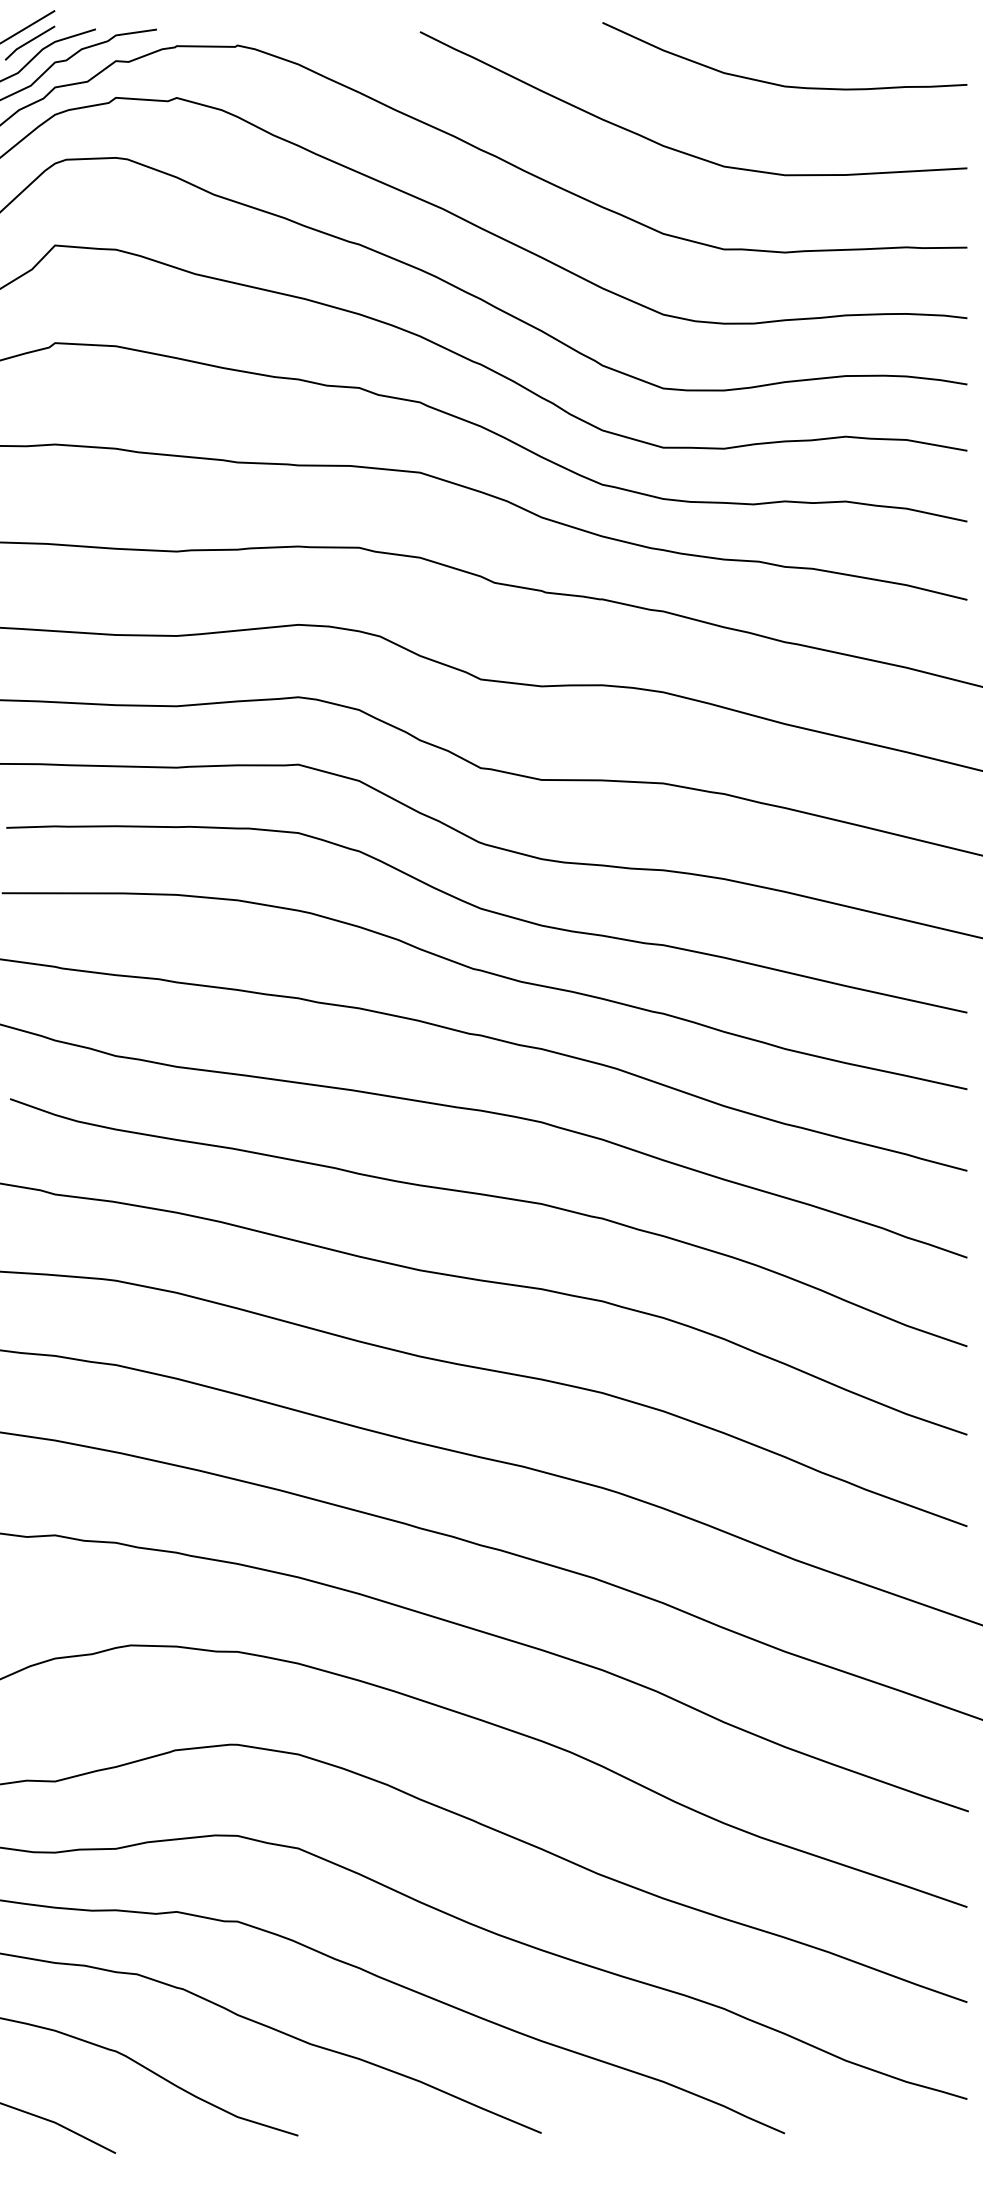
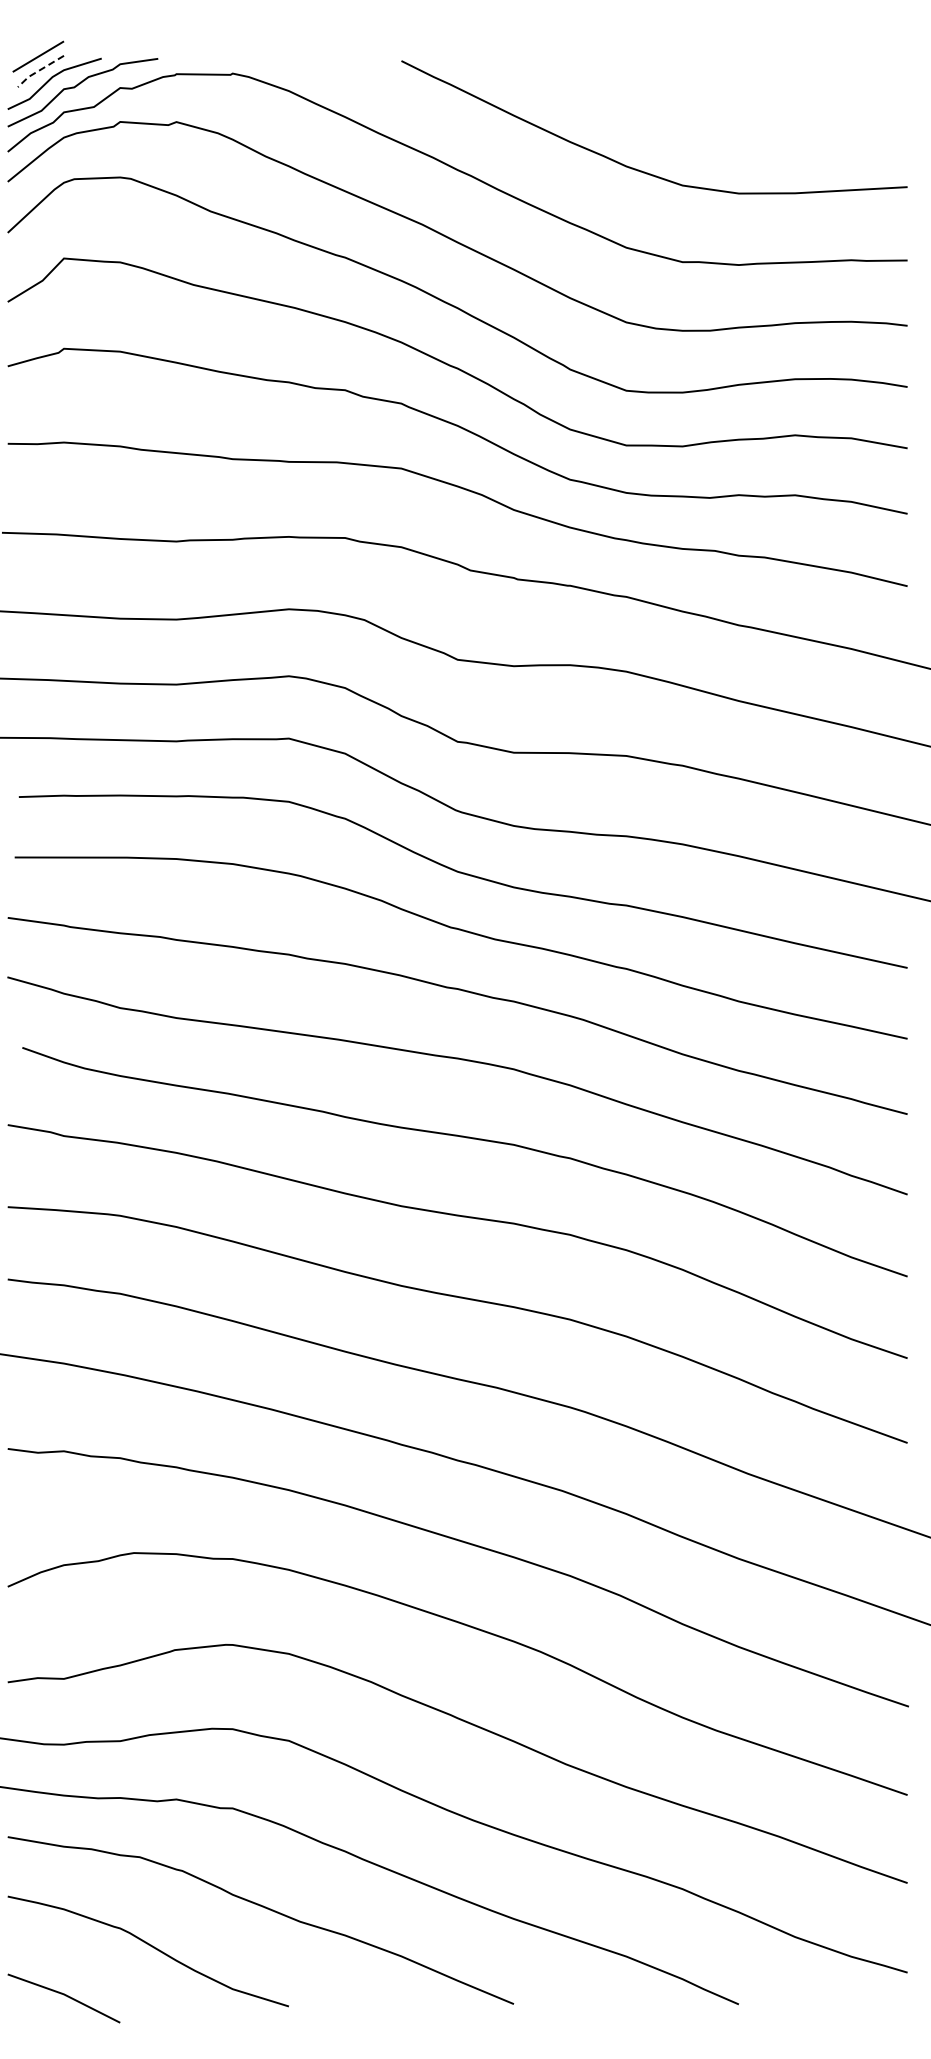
line: (28, 42) -> (39, 70), solid -> dashed
curve: (776, 83) -> (731, 108), removed

